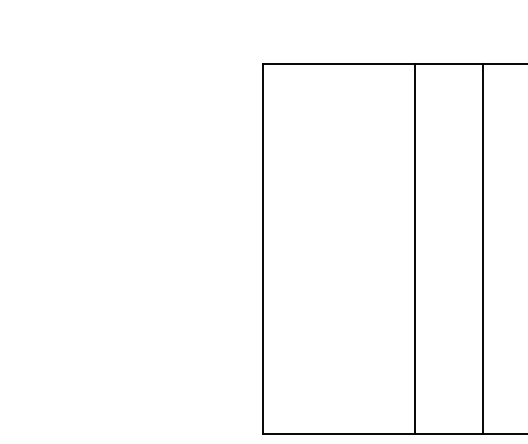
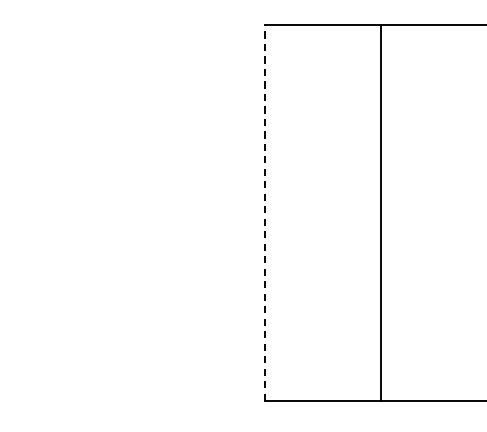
line: (263, 248) -> (264, 212), solid -> dashed
line: (414, 249) -> (380, 213), moved

